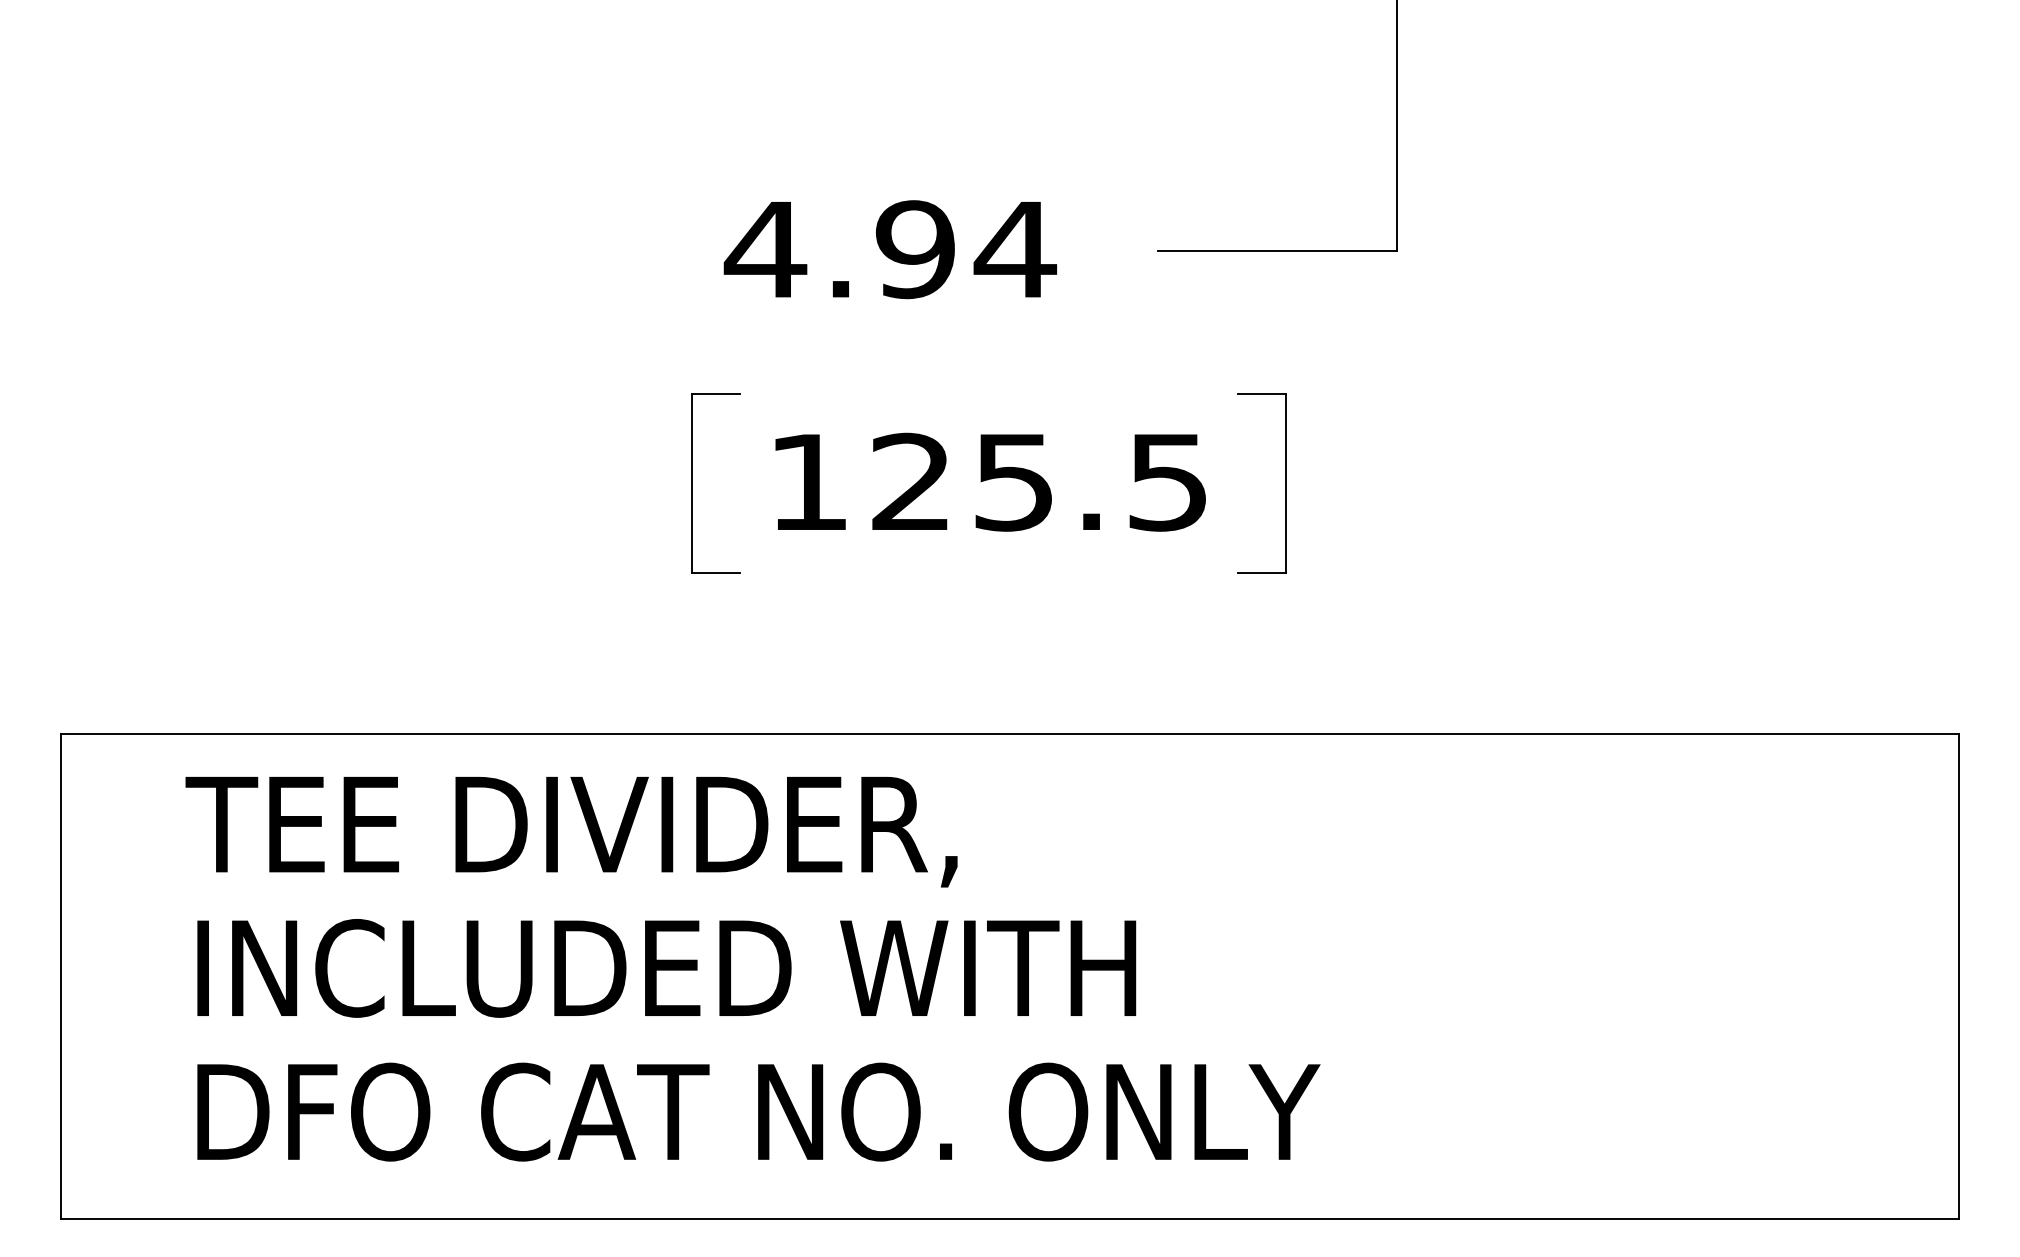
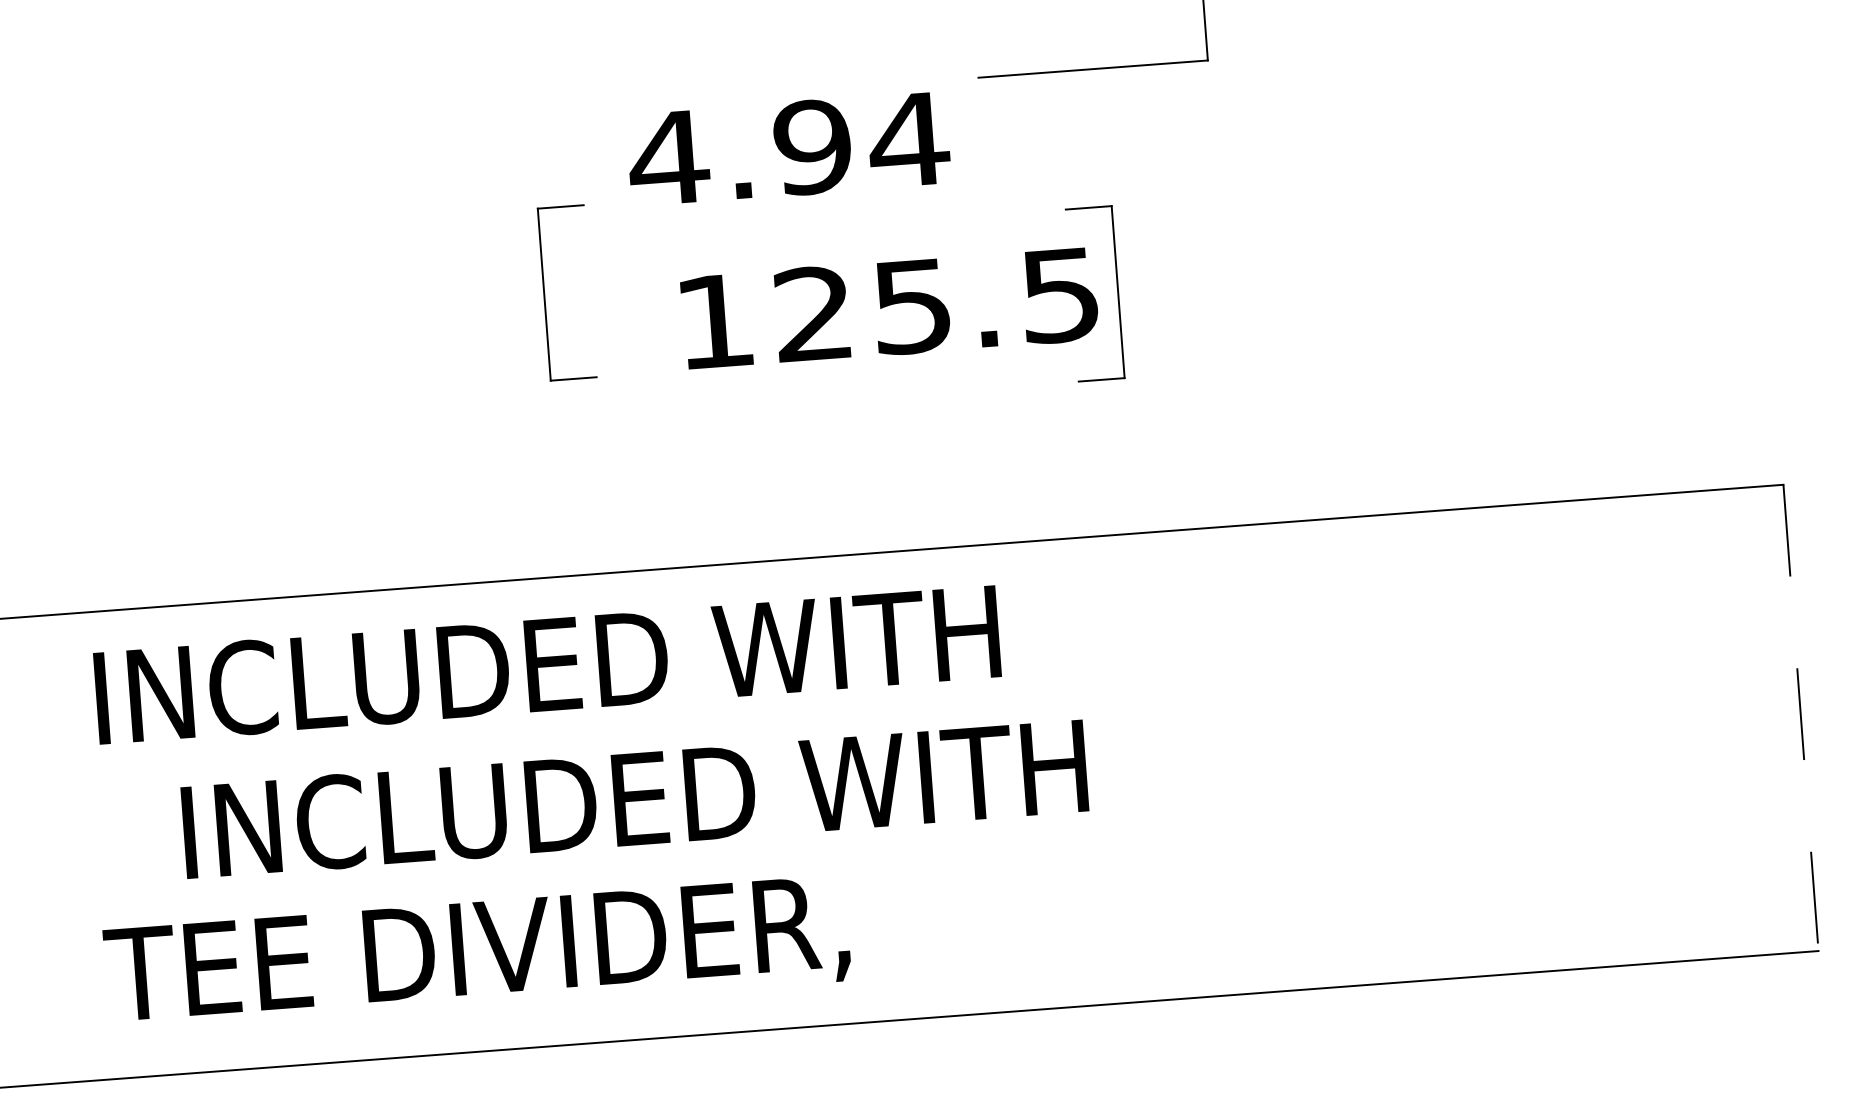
text: (889, 249) -> (787, 149), moved
text: (990, 481) -> (889, 307), moved
part: (692, 483) -> (544, 294), moved
text: (660, 831) -> (541, 672), TEE DIVIDER, -> INCLUDED WITH
text: (666, 968) -> (634, 799), moved
line: (1959, 976) -> (1801, 717), solid -> dashed
text: (752, 1118) -> (651, 941), DFO CAT NO. ONLY -> TEE DIVIDER,

